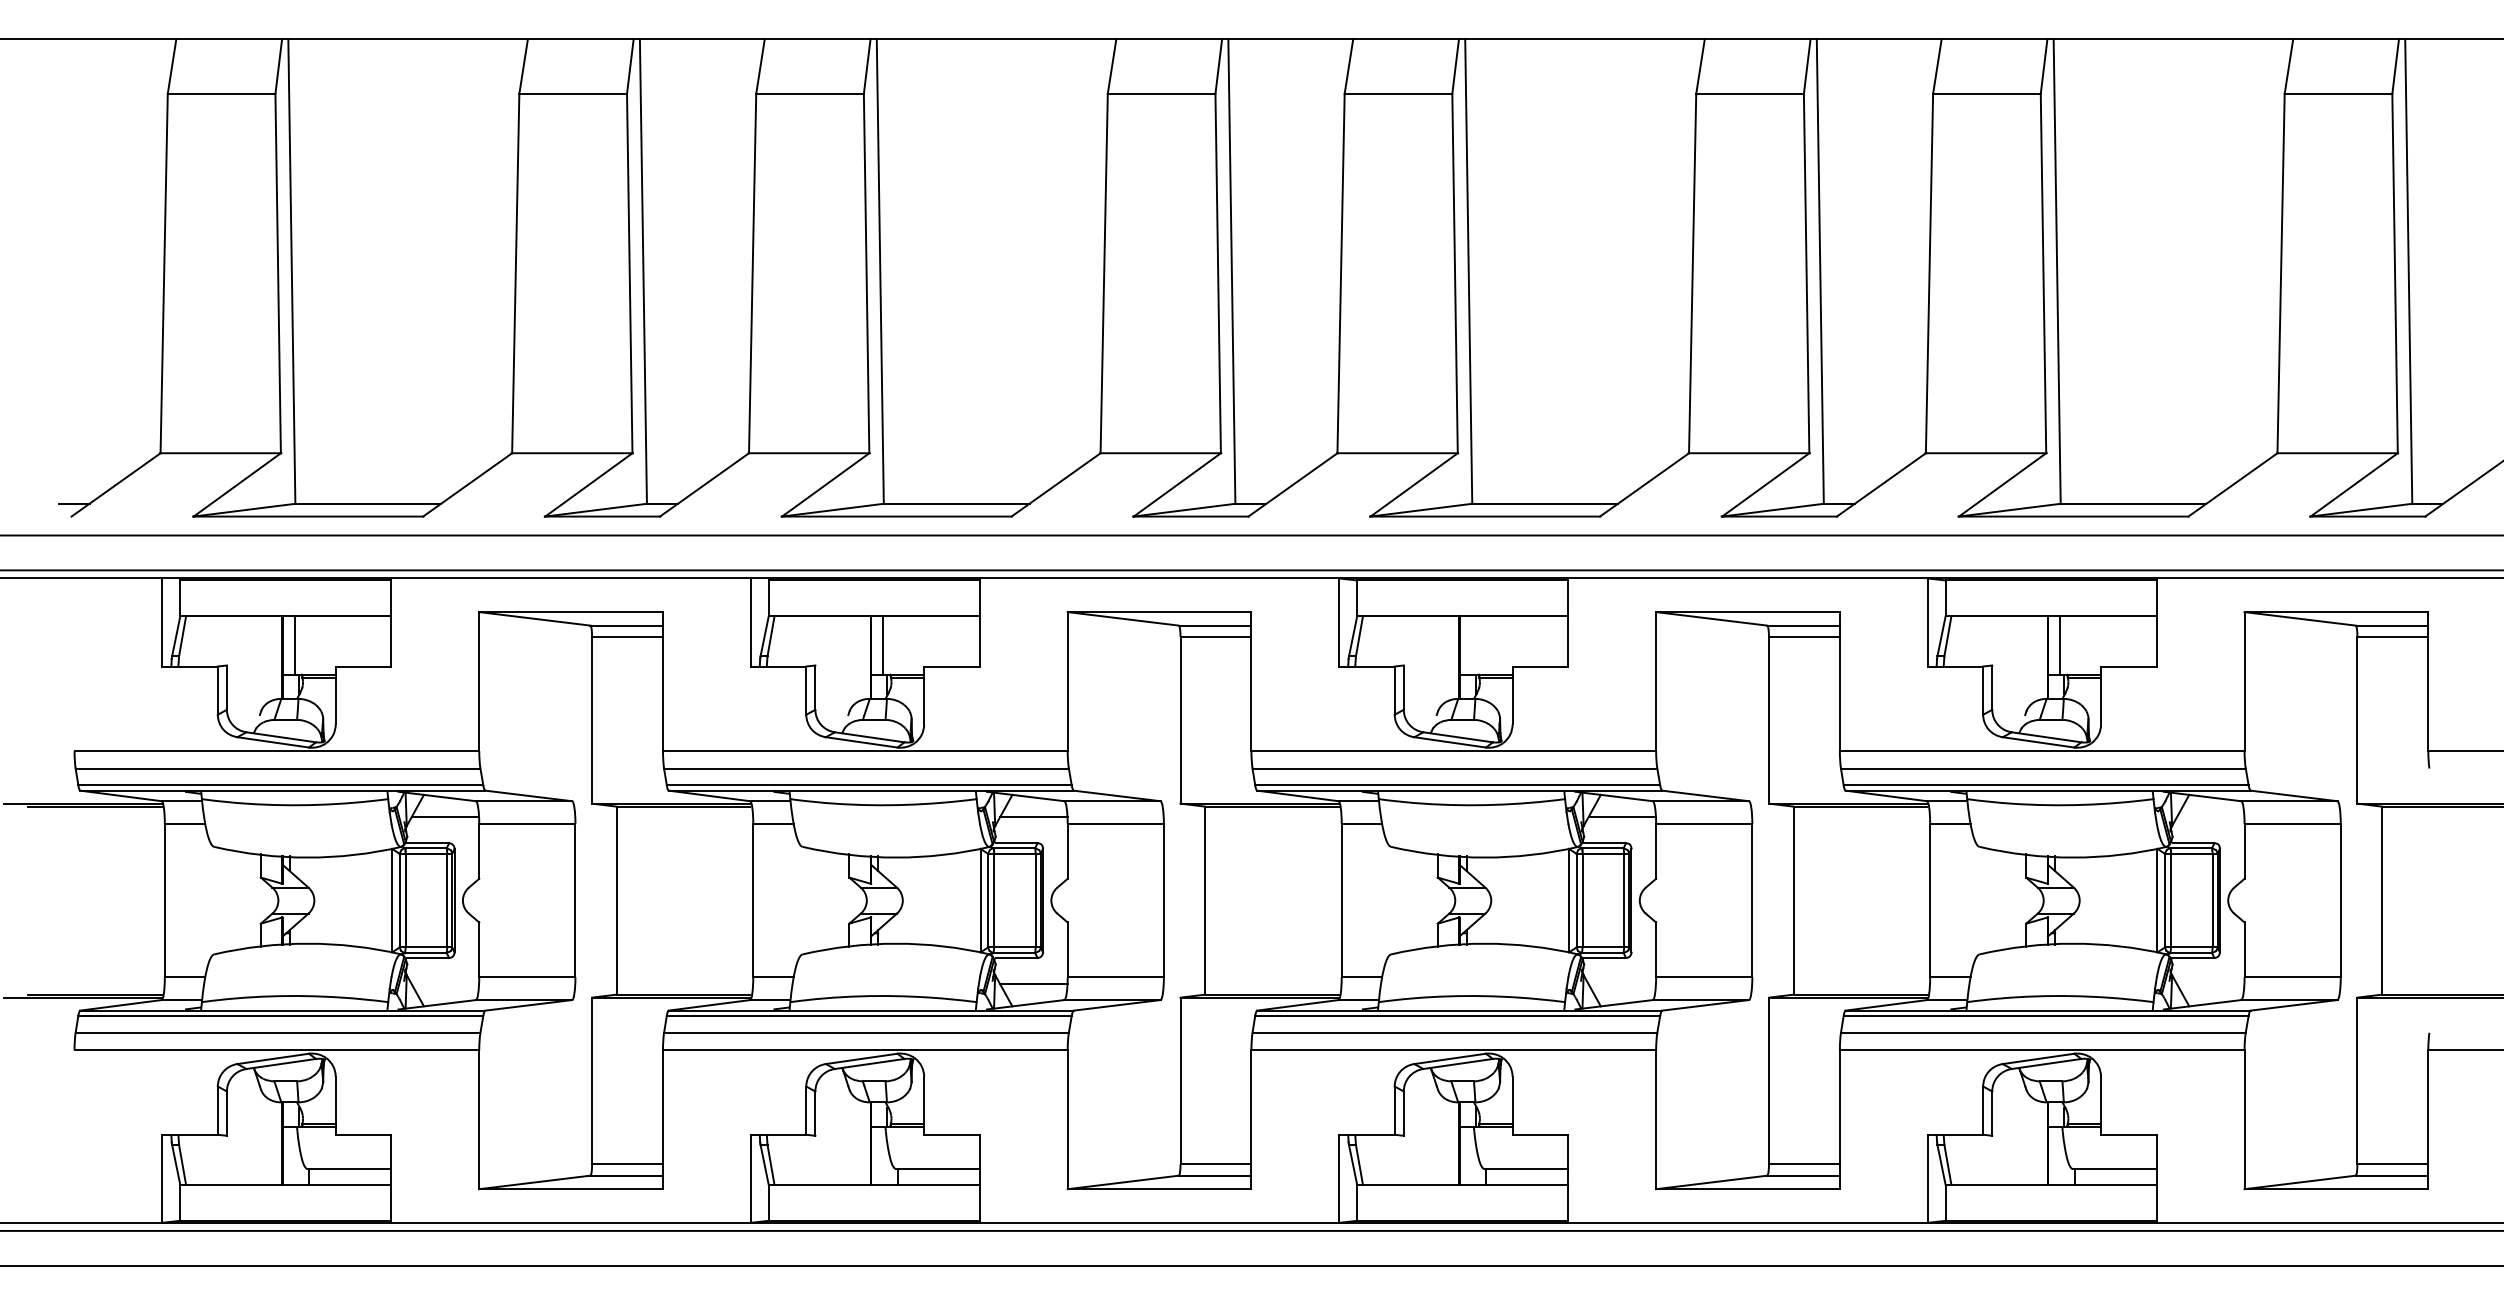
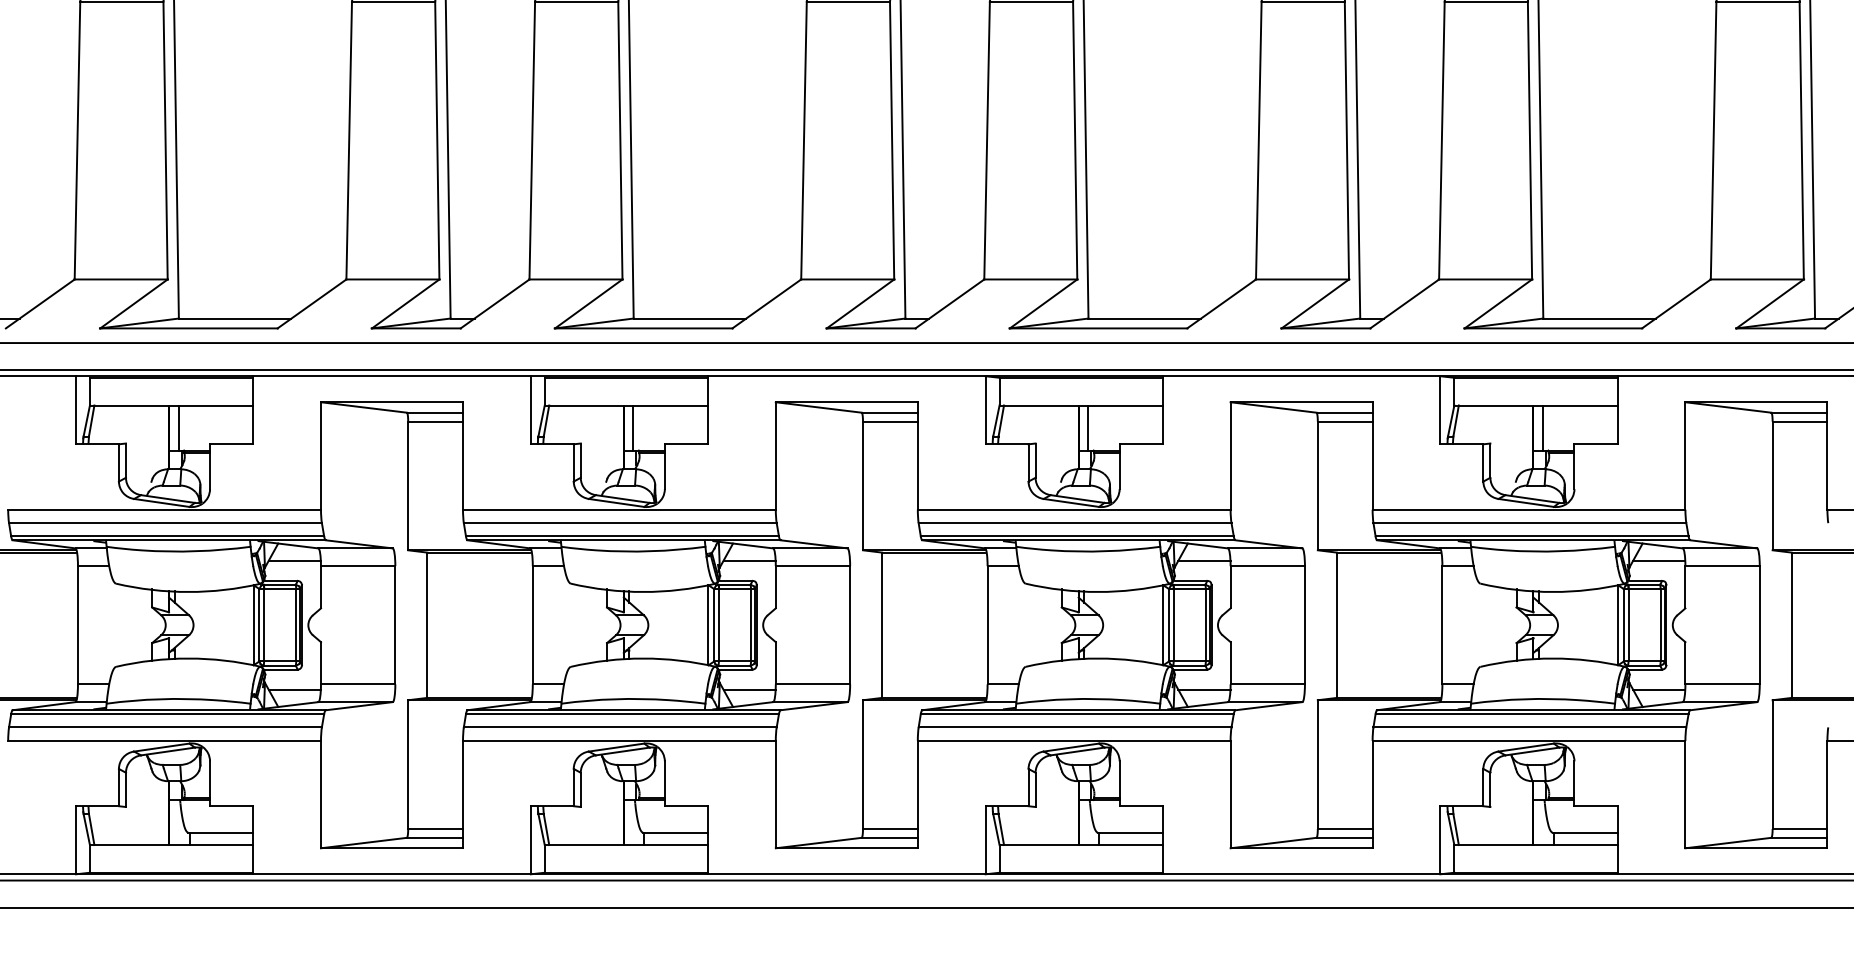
line: (1471, 645) -> (1087, 428), added
line: (2210, 816) -> (1659, 560), added
line: (445, 984) -> (294, 690), added
line: (1622, 984) -> (1204, 690), added
line: (2210, 984) -> (1659, 690), added

